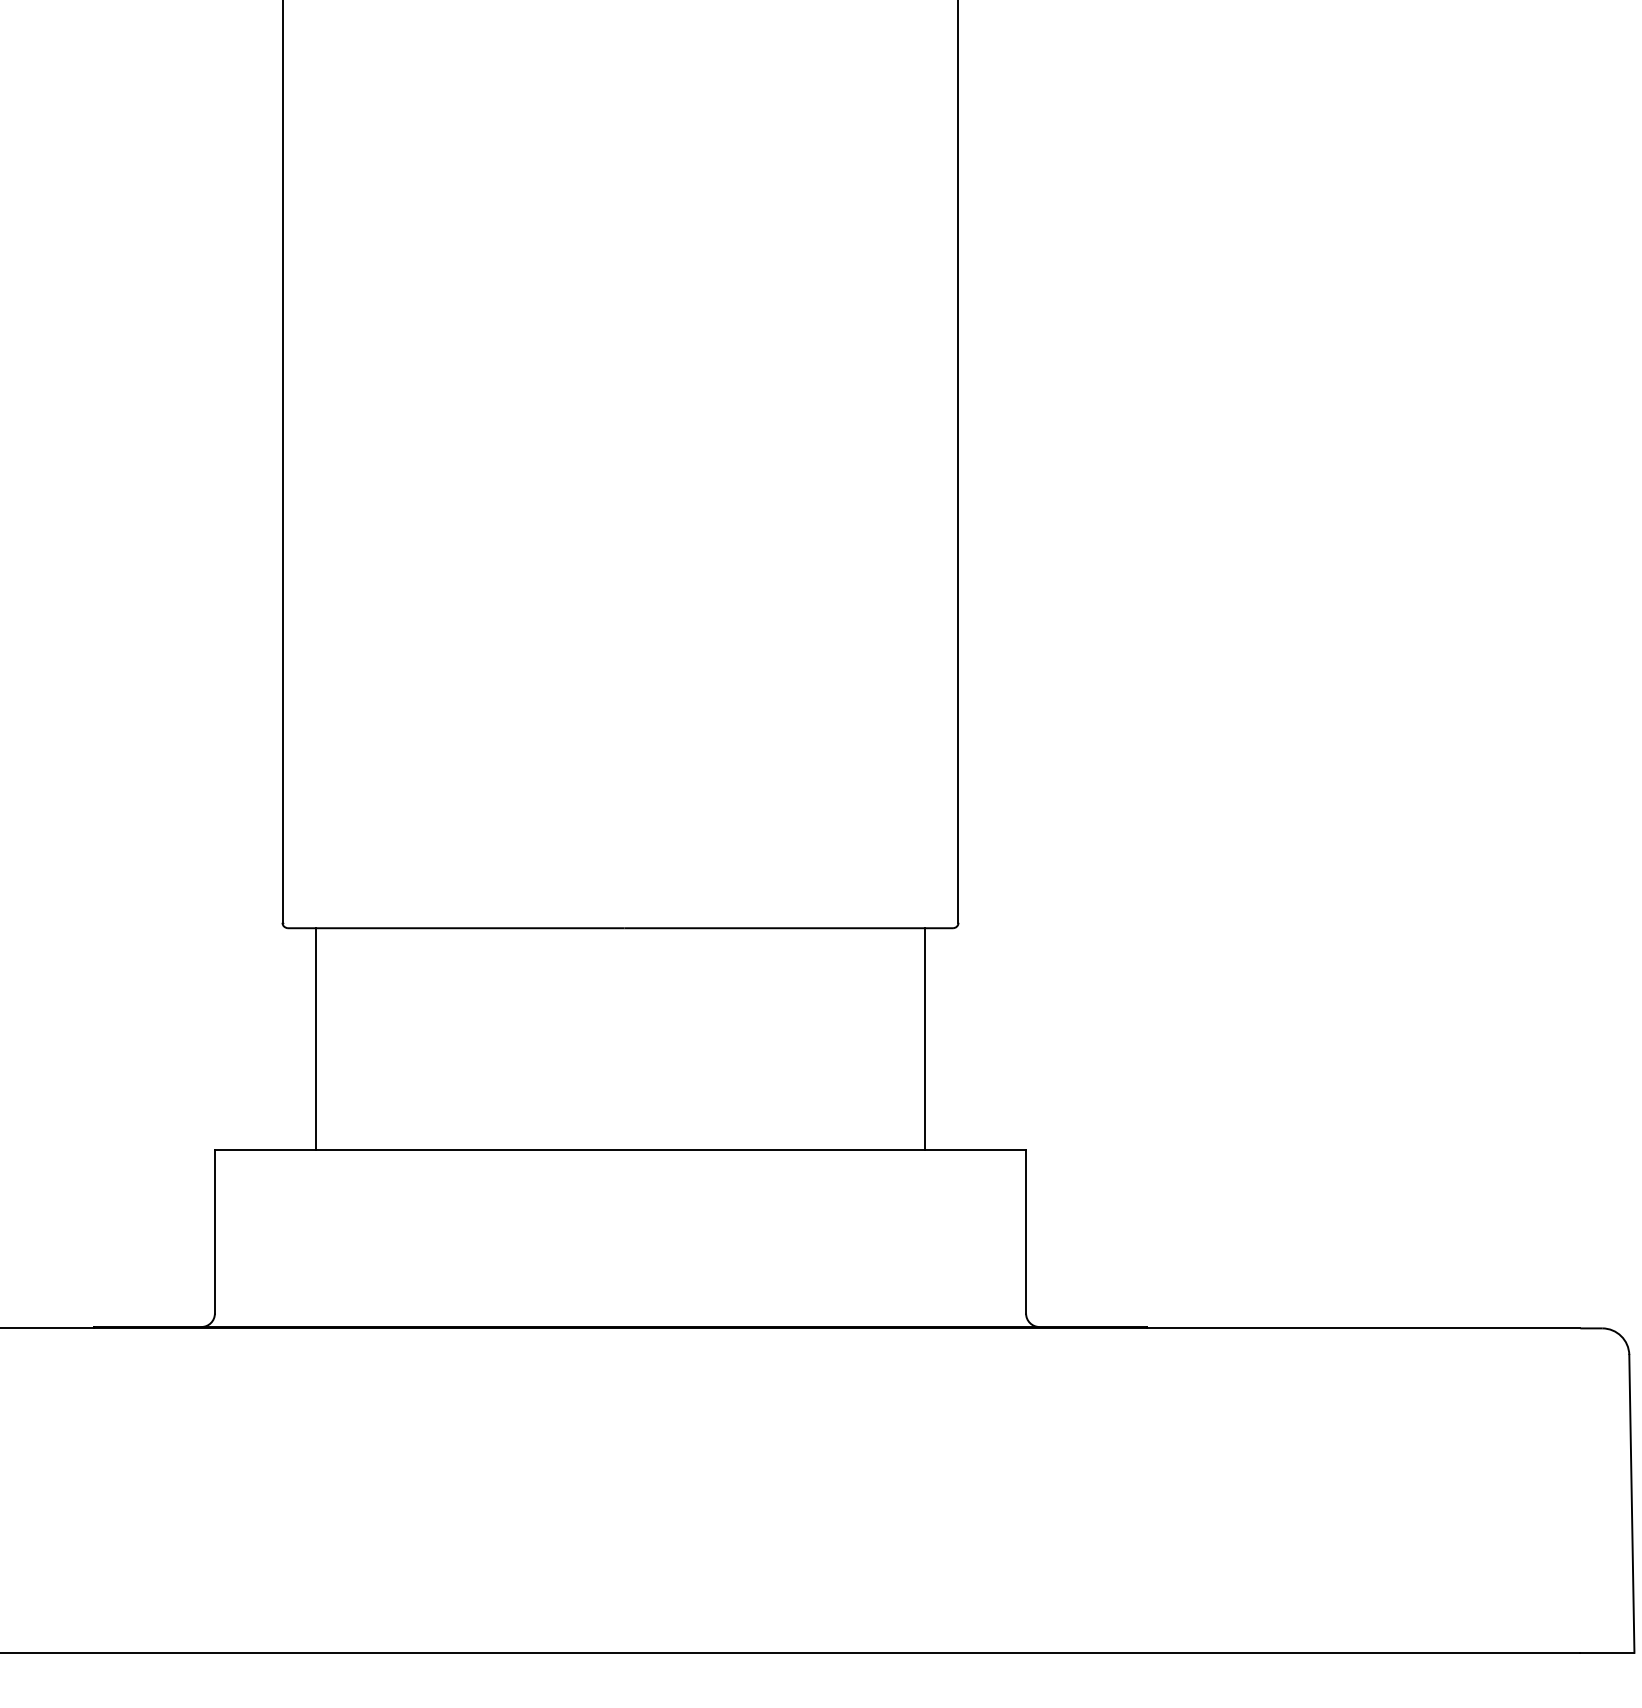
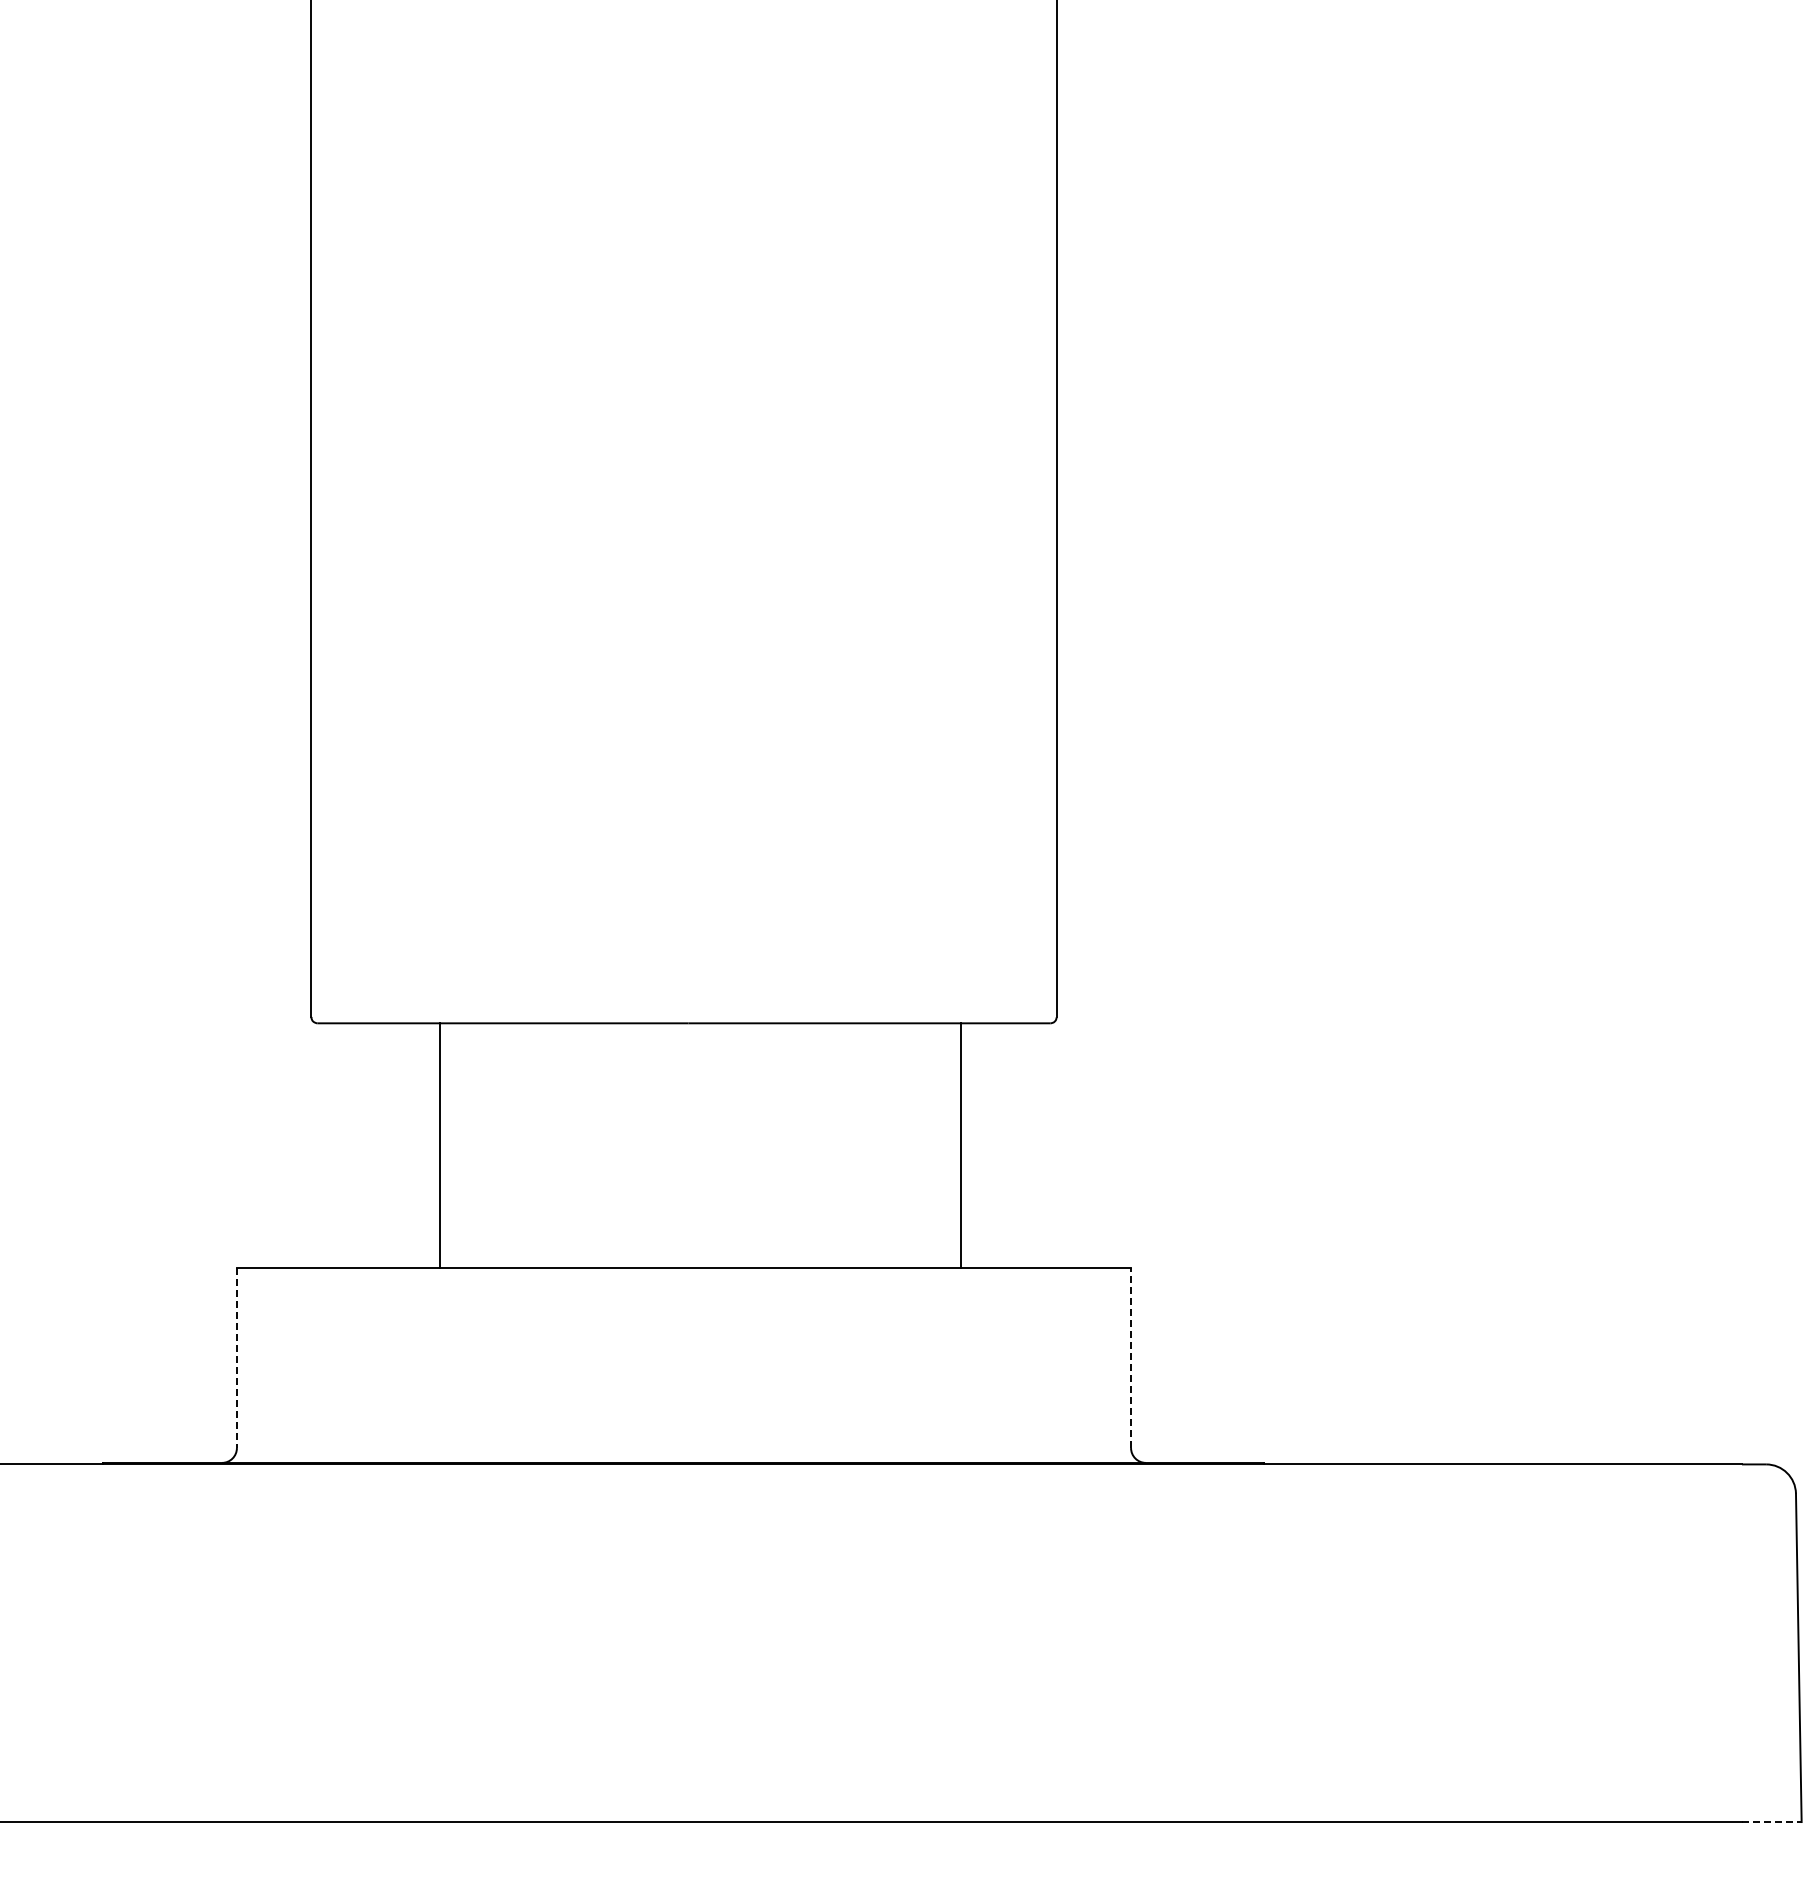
line: (316, 1039) -> (439, 1145), moved
line: (924, 1039) -> (961, 1145), moved
line: (1026, 1231) -> (1131, 1357), solid -> dashed
line: (214, 1232) -> (236, 1358), solid -> dashed
line: (1607, 1653) -> (1771, 1822), solid -> dashed

